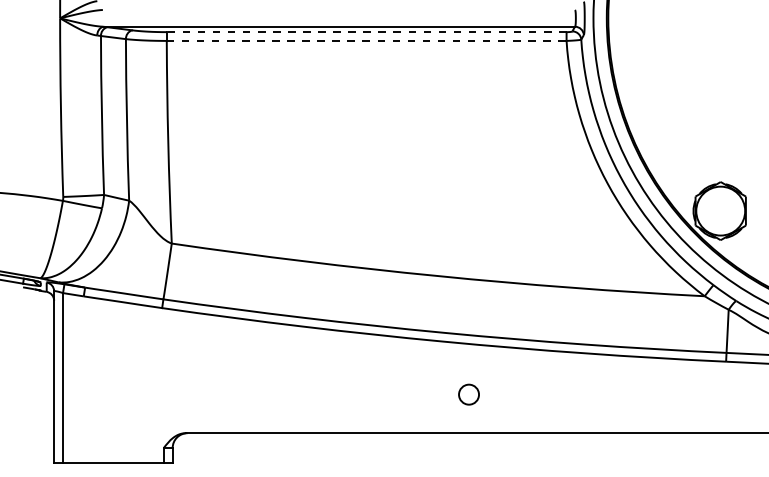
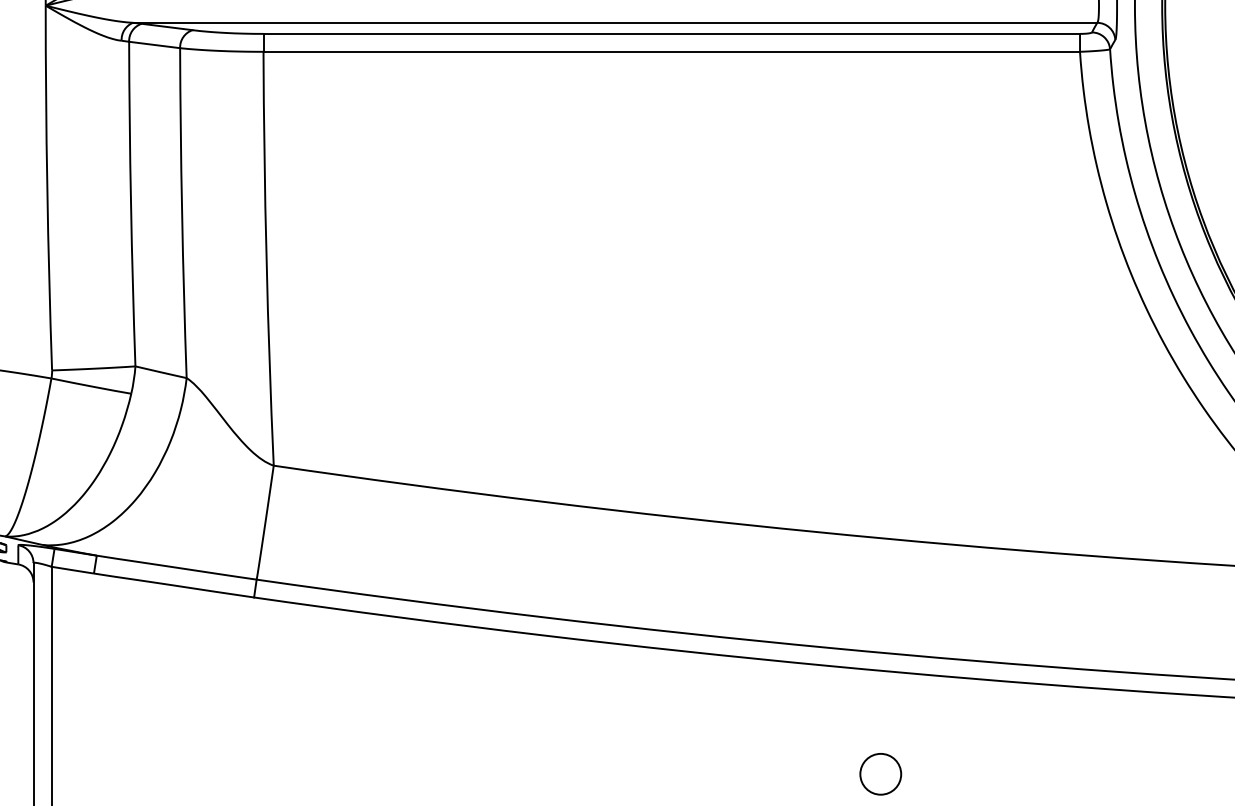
line: (366, 32) -> (671, 34), dashed -> solid
line: (366, 40) -> (671, 50), dashed -> solid

